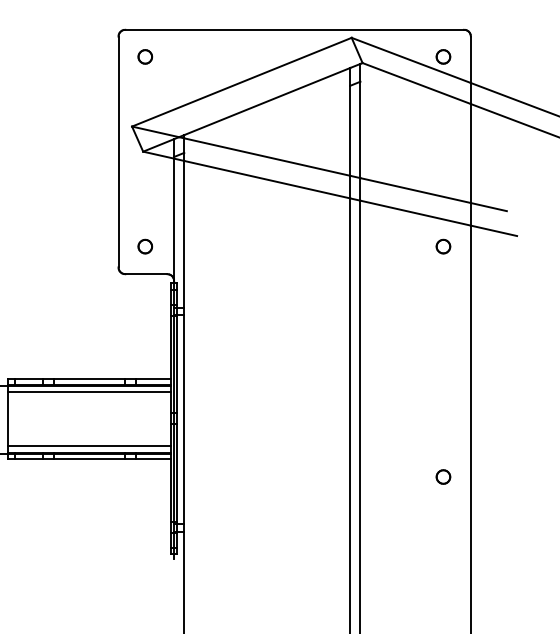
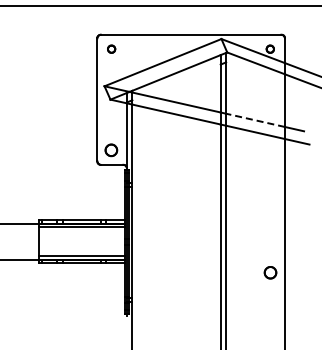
line: (415, 190) -> (255, 120), solid -> dashed
part: (145, 245) -> (111, 149), size x1.6
part: (441, 245) -> (269, 149), removed
part: (441, 476) -> (269, 272), size x1.6

